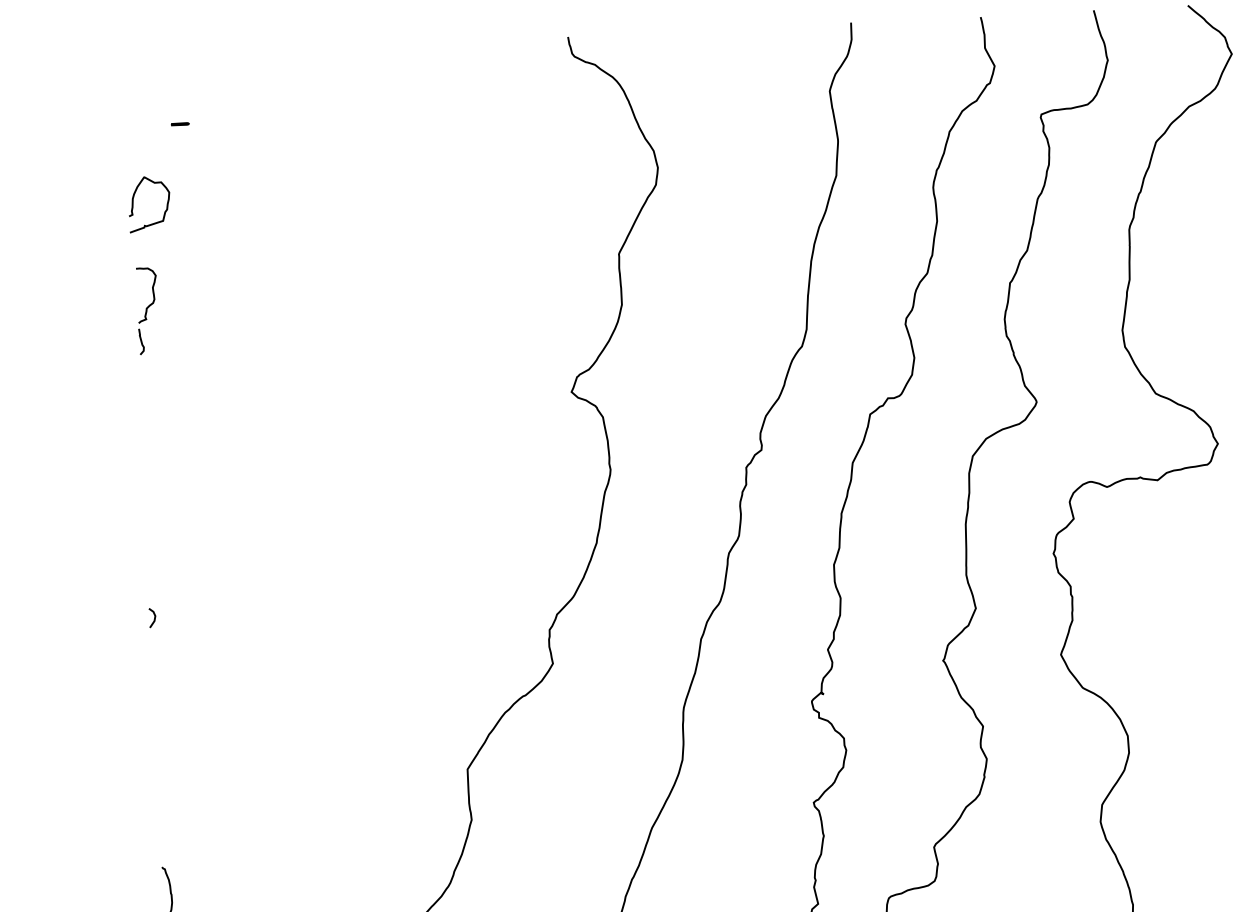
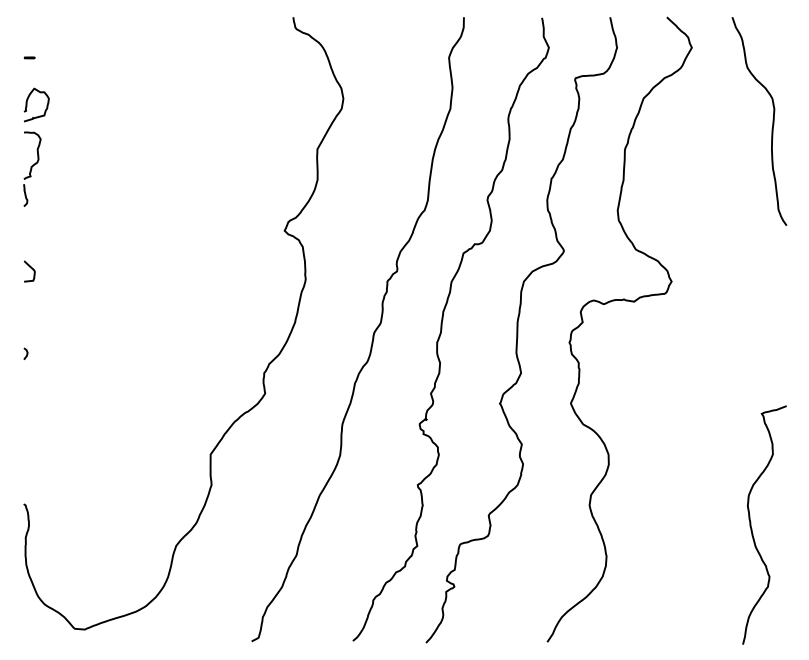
curve: (180, 123) -> (29, 57), moved
part: (147, 309) -> (32, 168), size x1.43
curve: (154, 477) -> (31, 269), added

